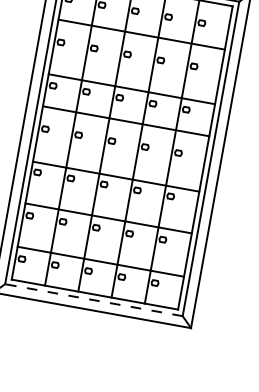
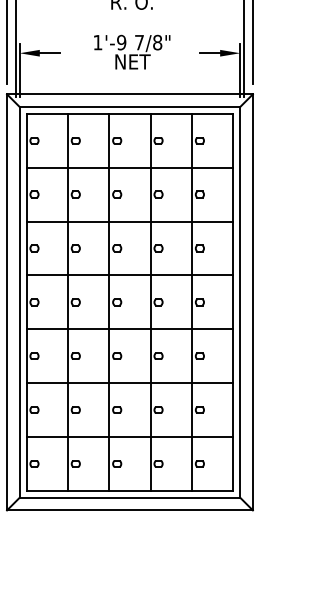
line: (131, 89) -> (129, 221), moved
line: (115, 176) -> (129, 329), moved
line: (108, 218) -> (129, 383), moved
line: (100, 262) -> (129, 437), moved
line: (93, 299) -> (129, 497), dashed -> solid

